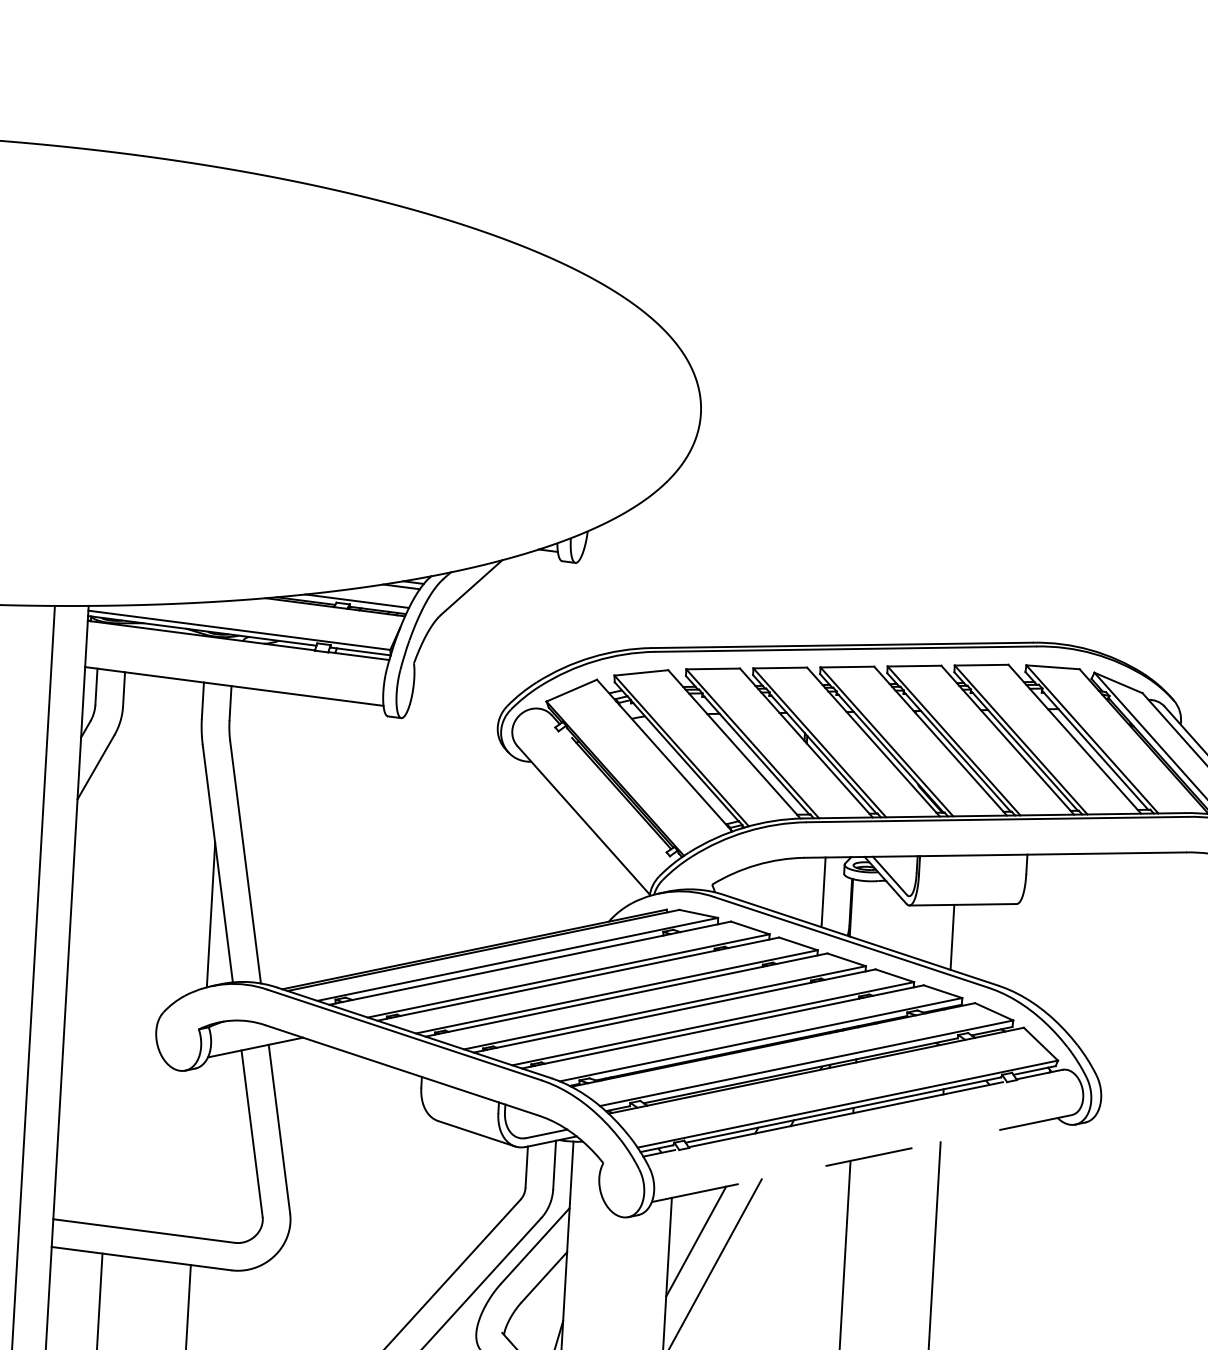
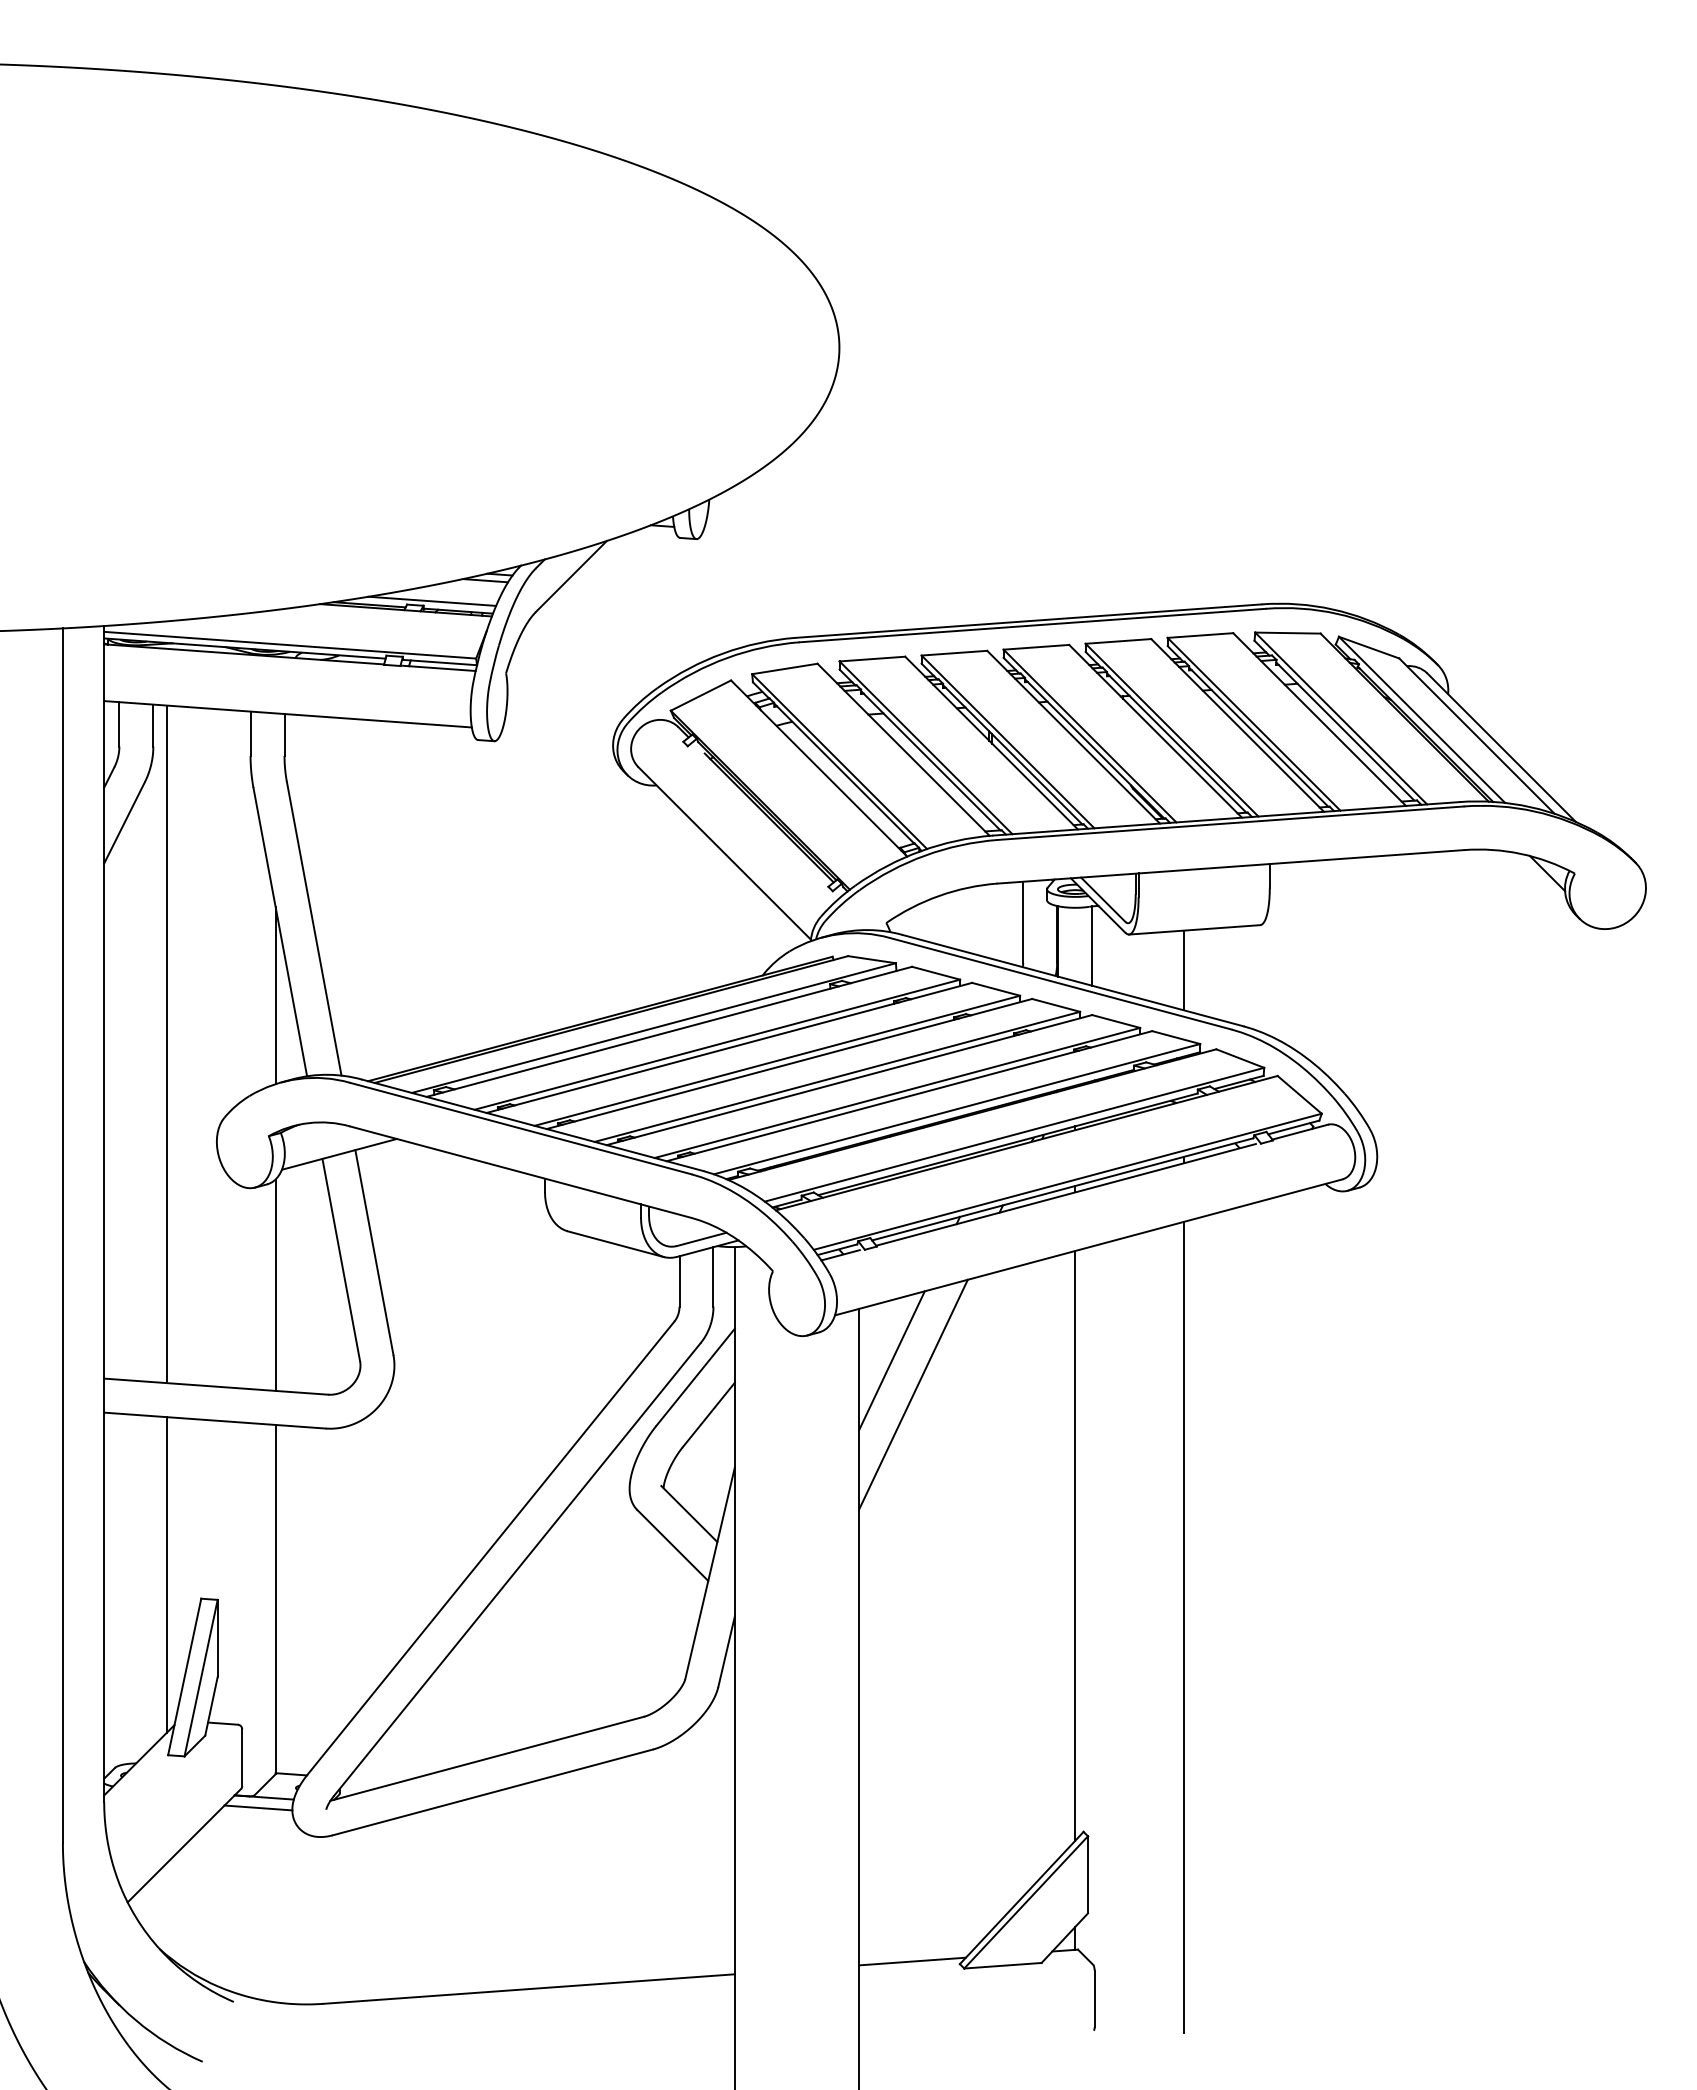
line: (879, 912) -> (1092, 945), added
line: (119, 949) -> (166, 1044), added
line: (197, 1150) -> (275, 1284), added
line: (861, 1158) -> (1088, 1247), dashed -> solid

